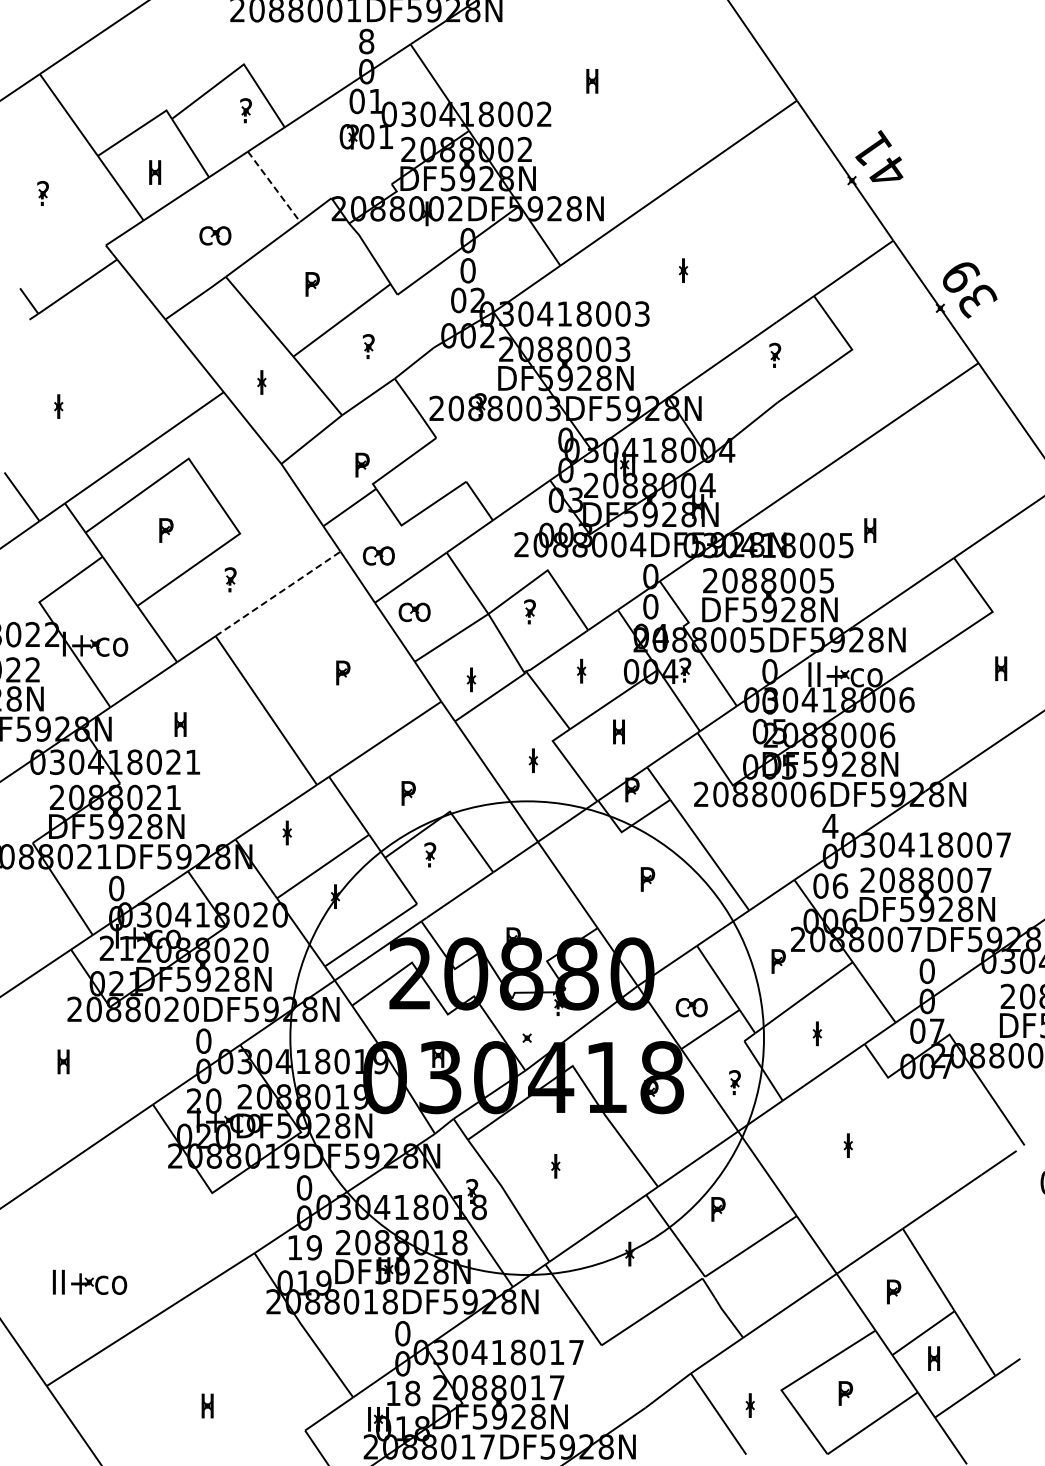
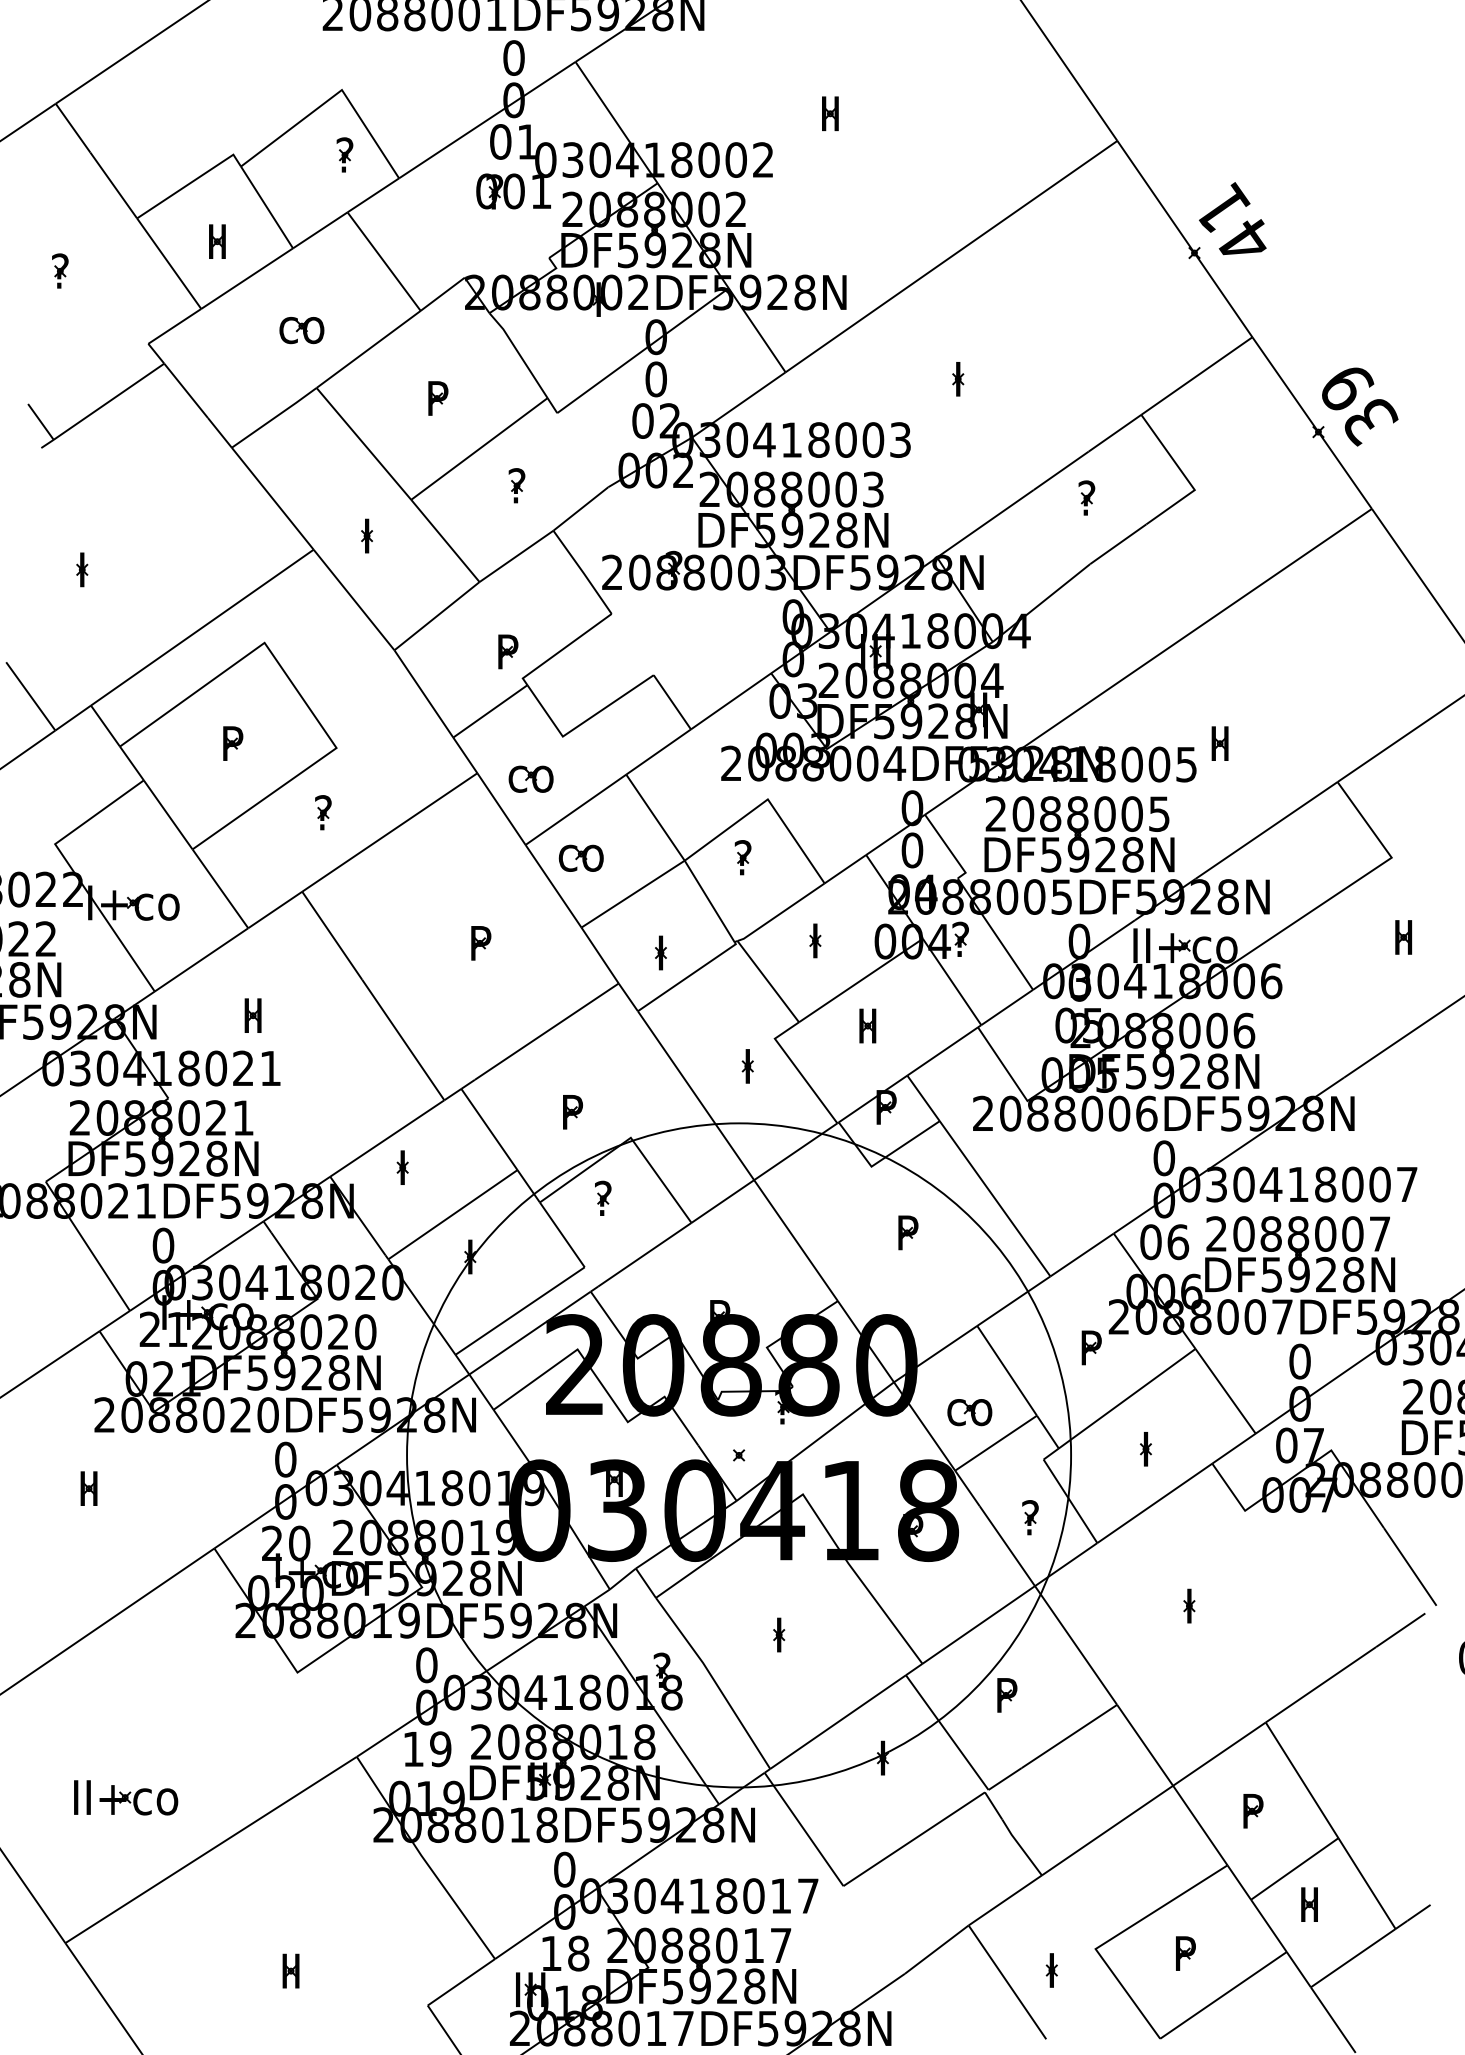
text: (366, 41) -> (513, 57), 8 -> 0
line: (274, 186) -> (384, 261), dashed -> solid
line: (278, 593) -> (390, 831), dashed -> solid
text: (830, 826) -> (1164, 1158), 4 -> 0

